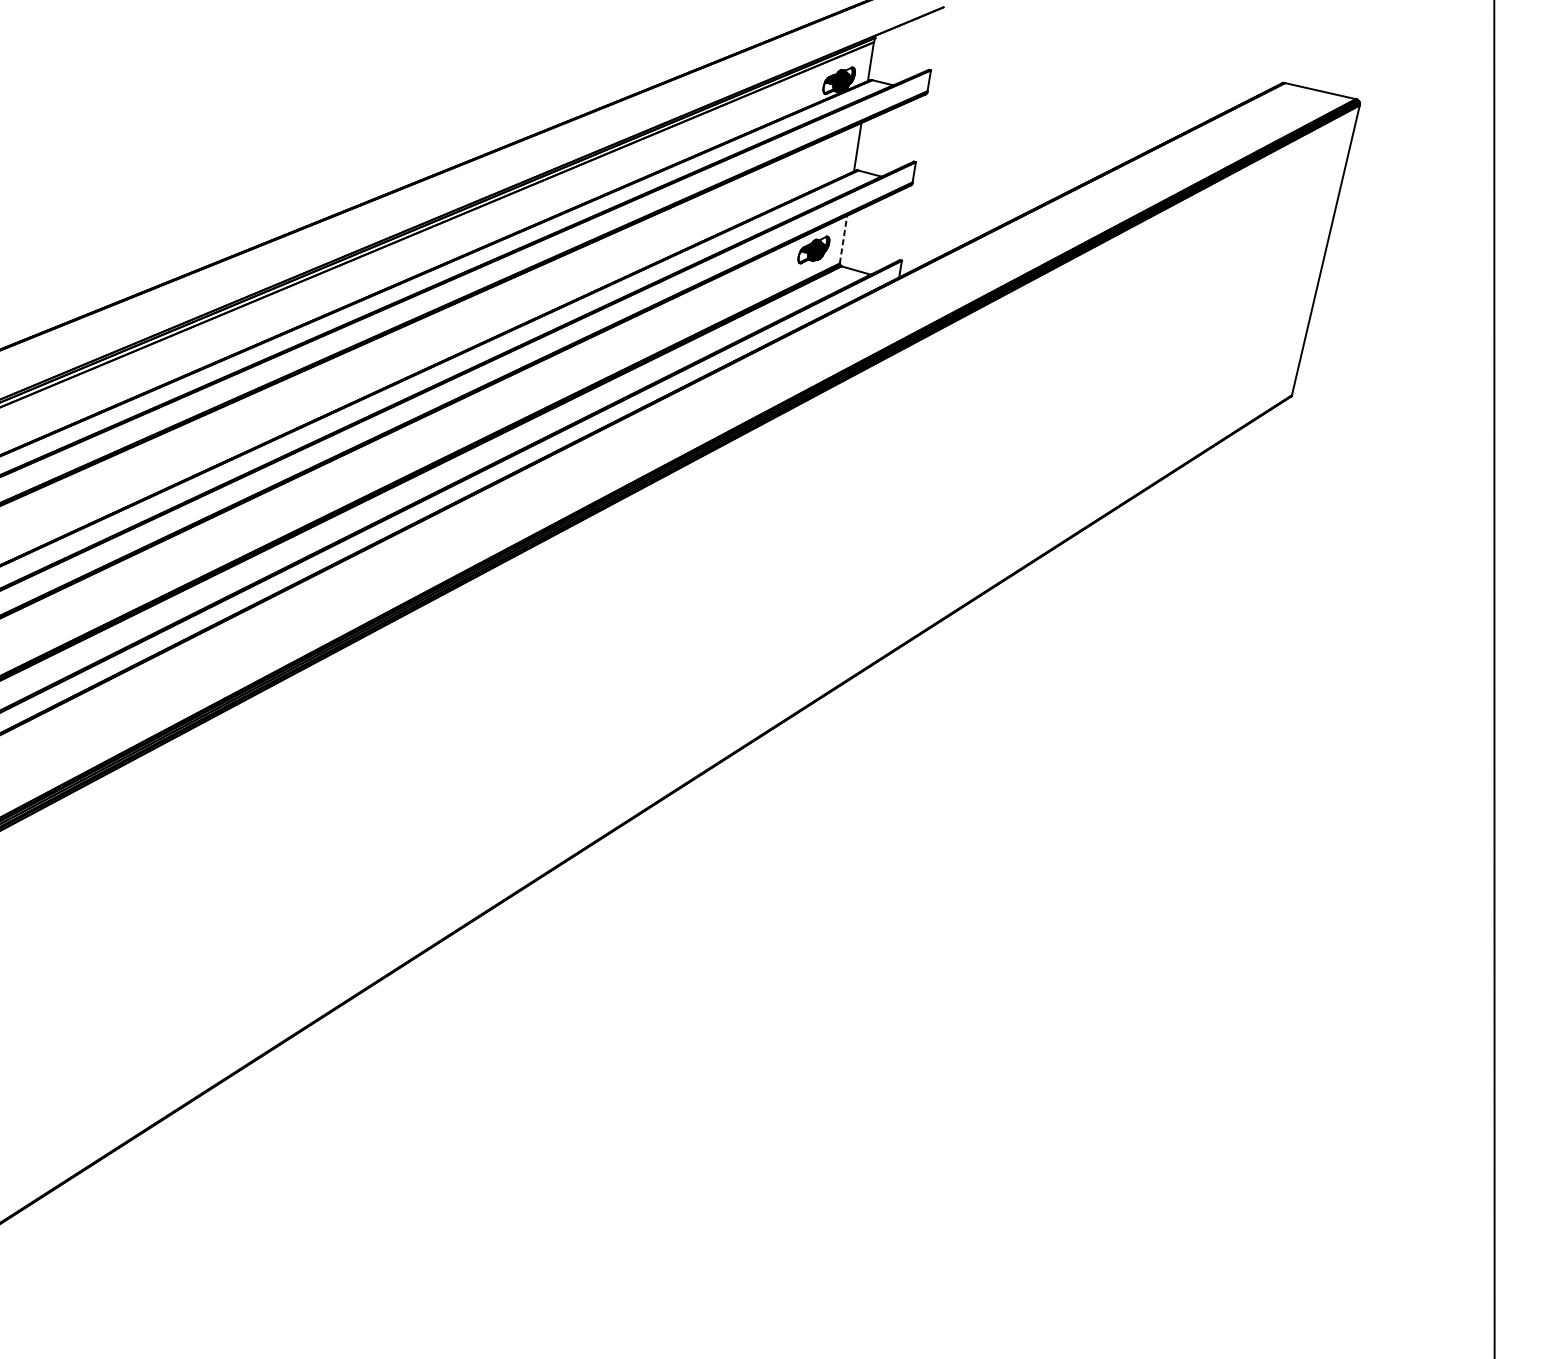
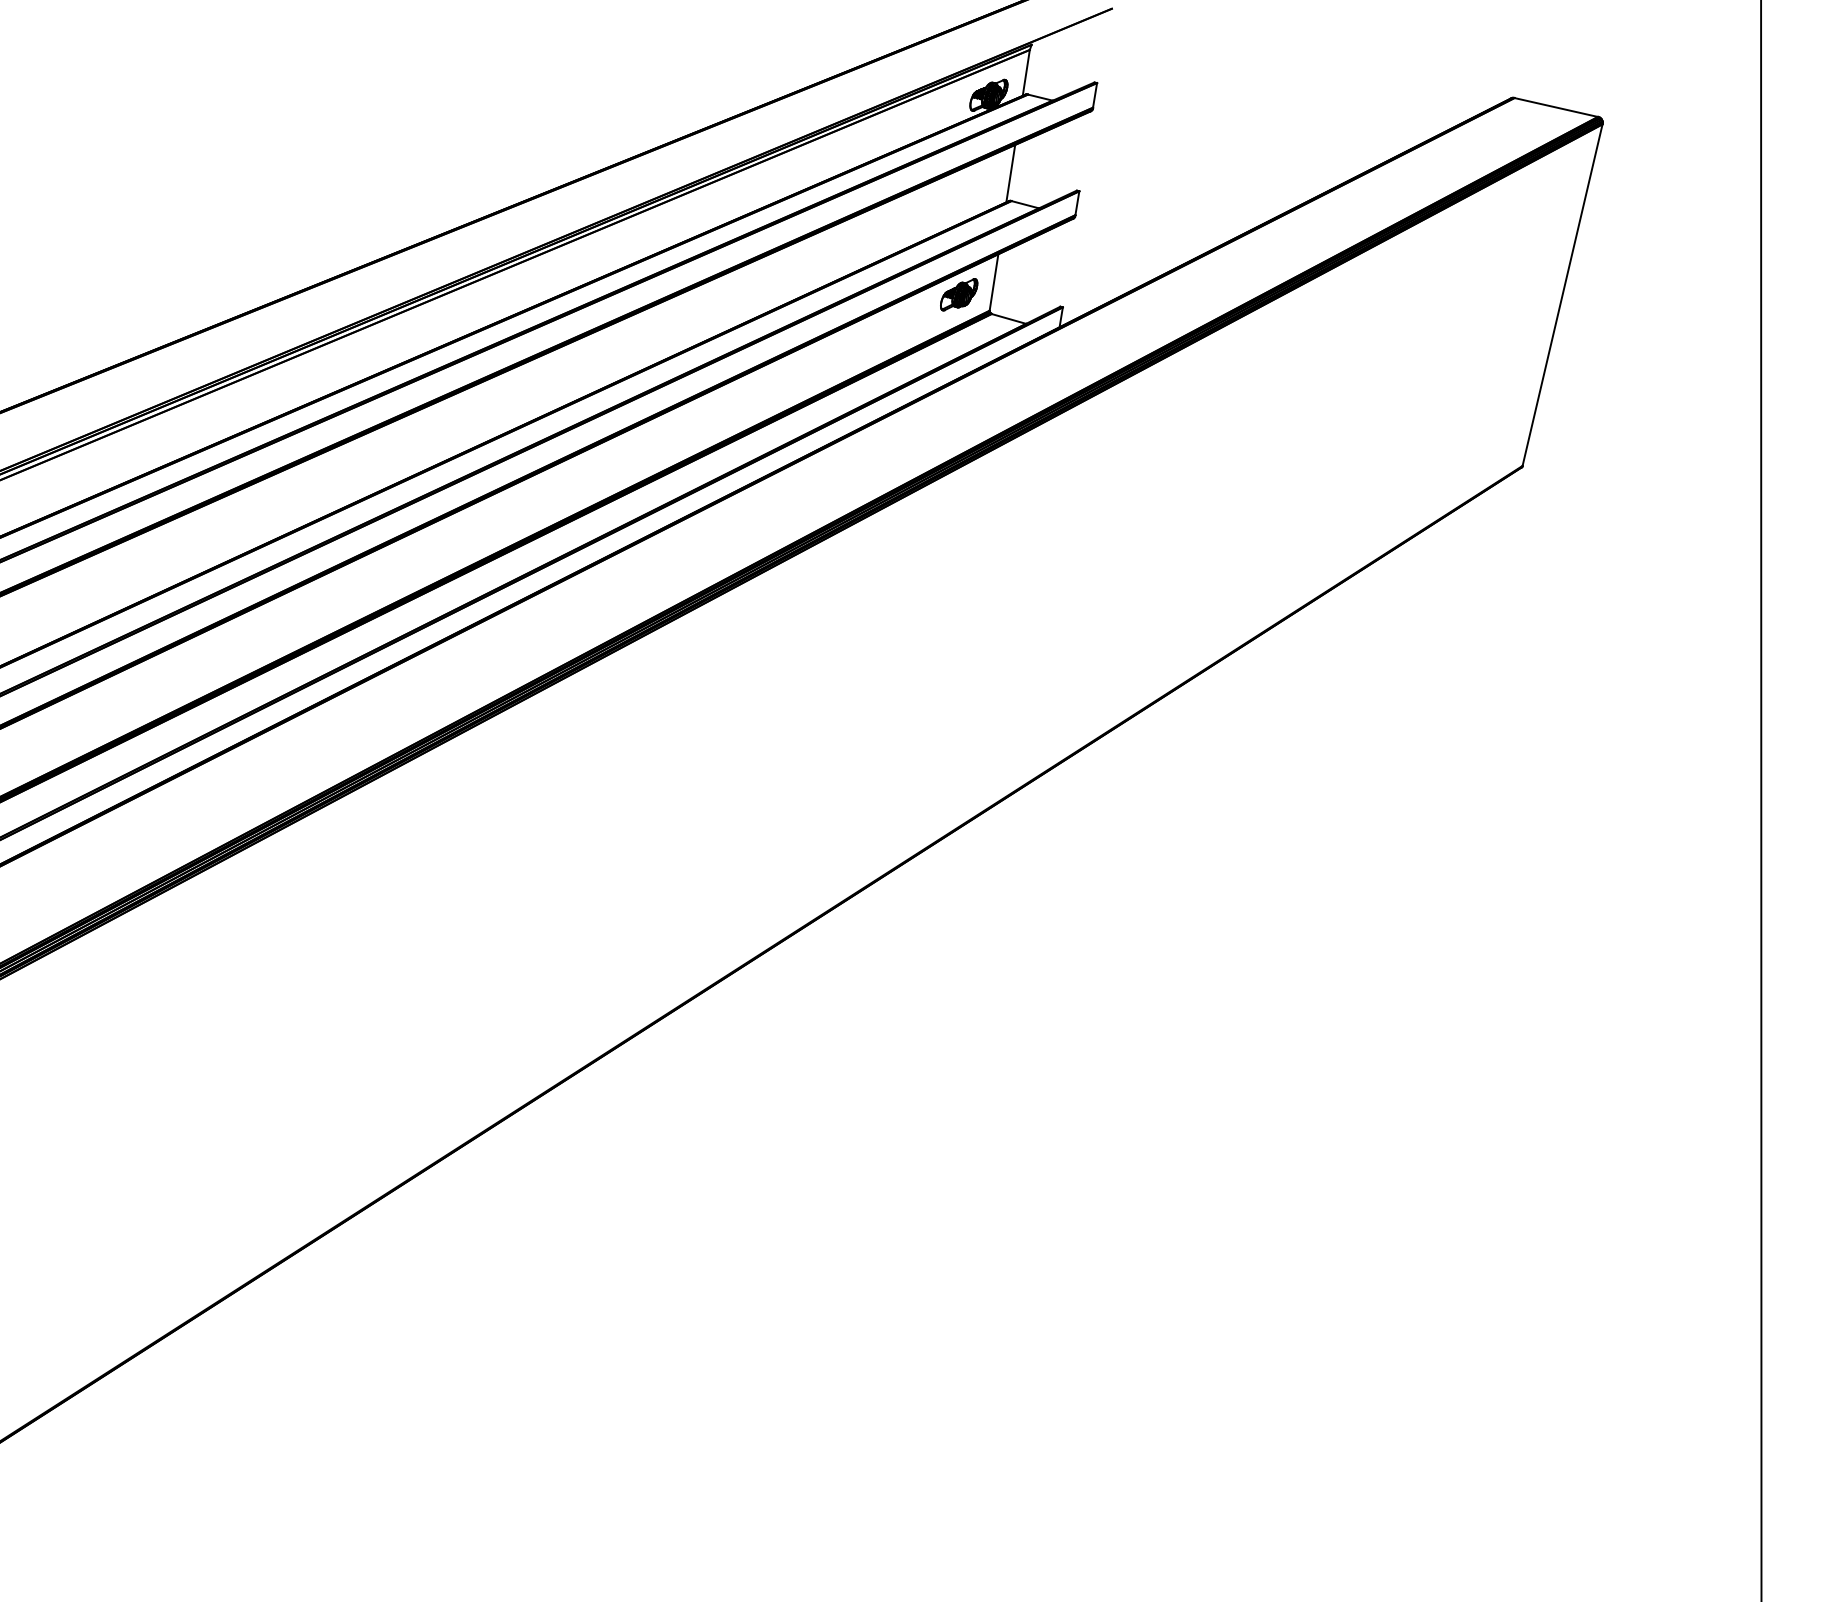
line: (843, 239) -> (994, 282), dashed -> solid

